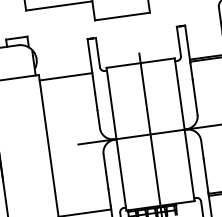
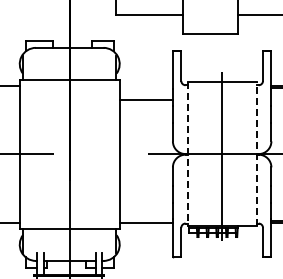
line: (65, 76) -> (145, 99), moved
line: (184, 128) -> (256, 153), solid -> dashed
line: (116, 139) -> (187, 154), solid -> dashed

